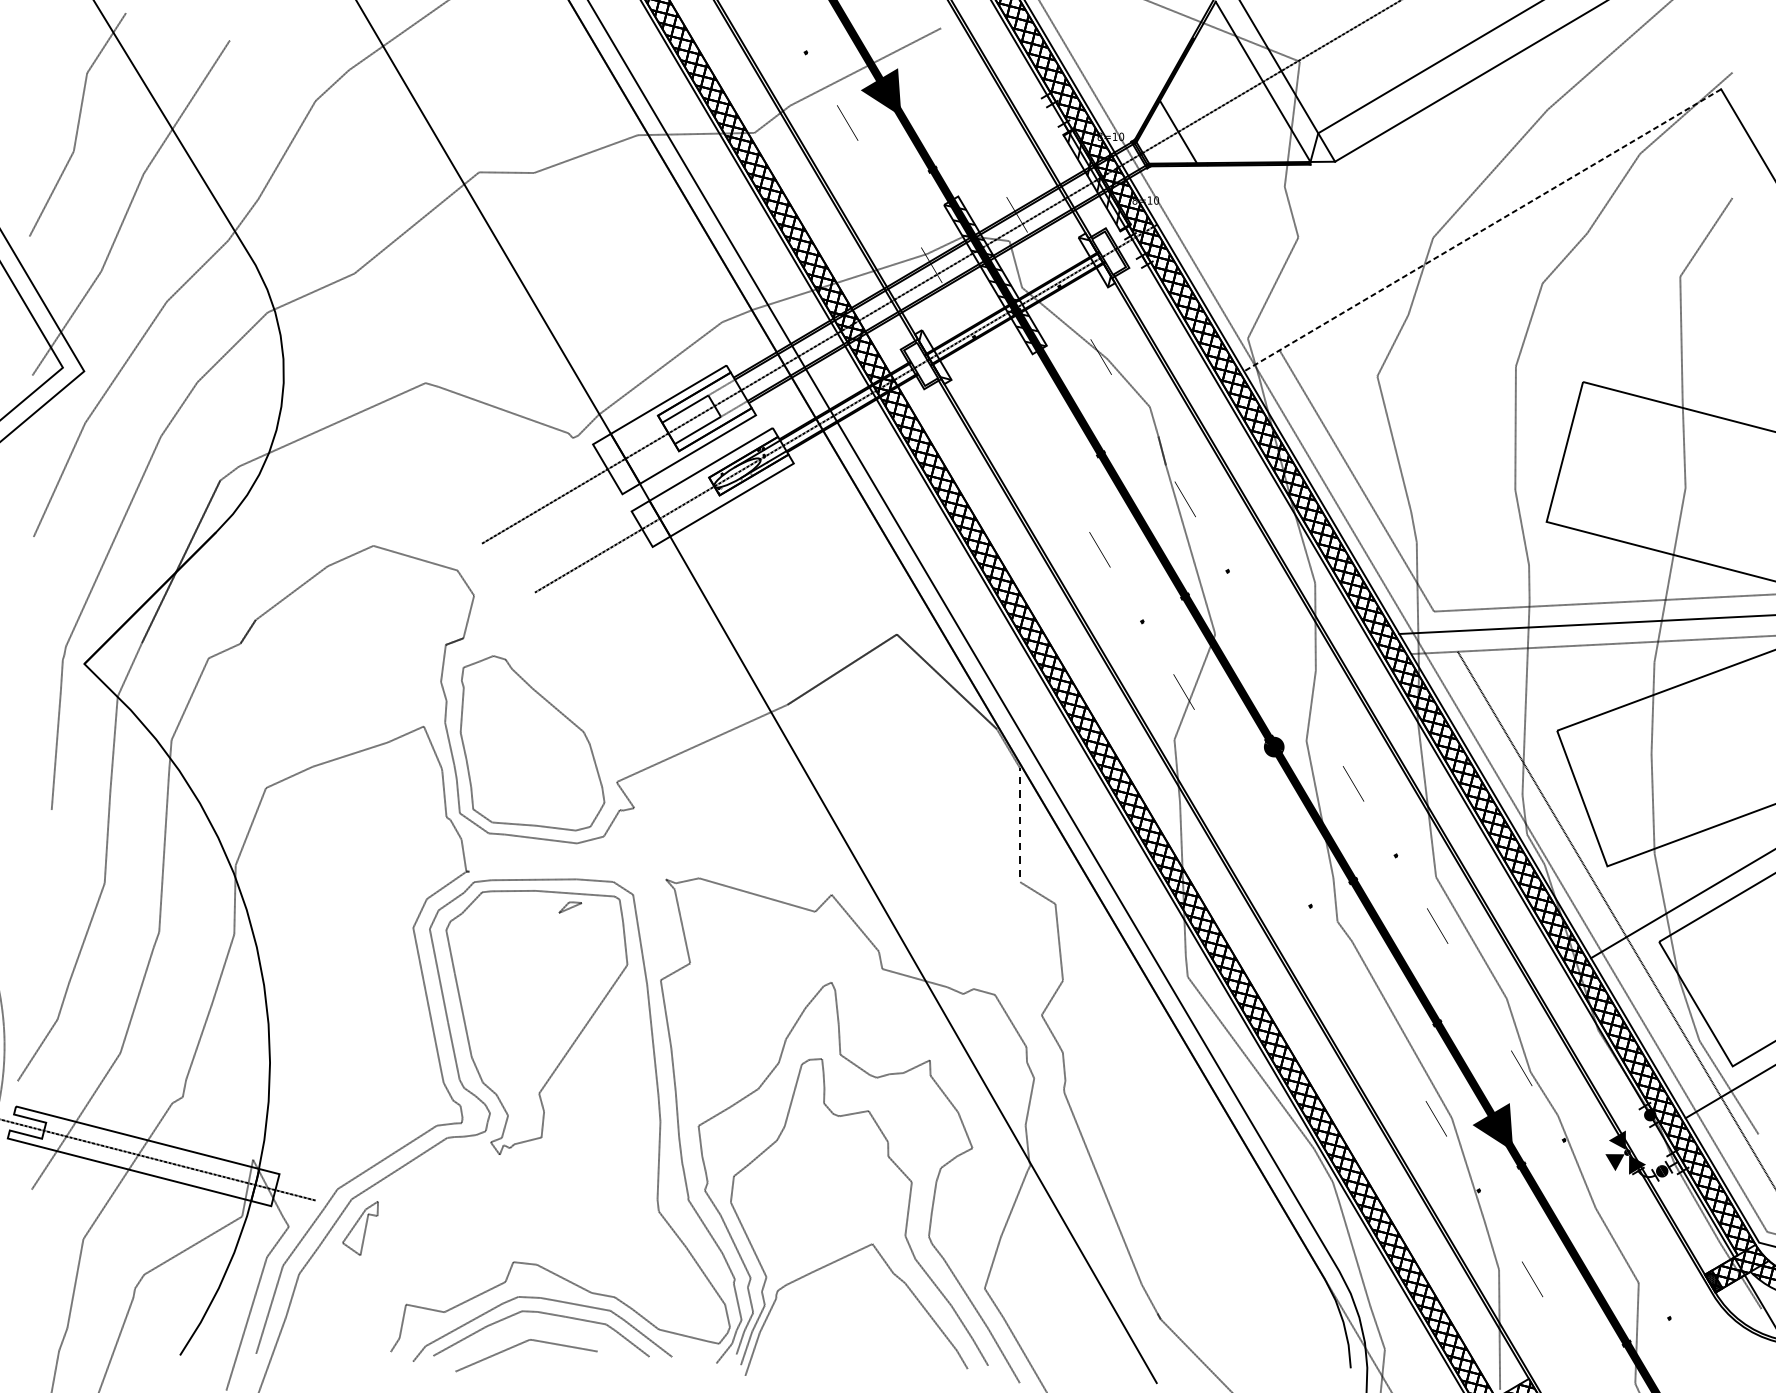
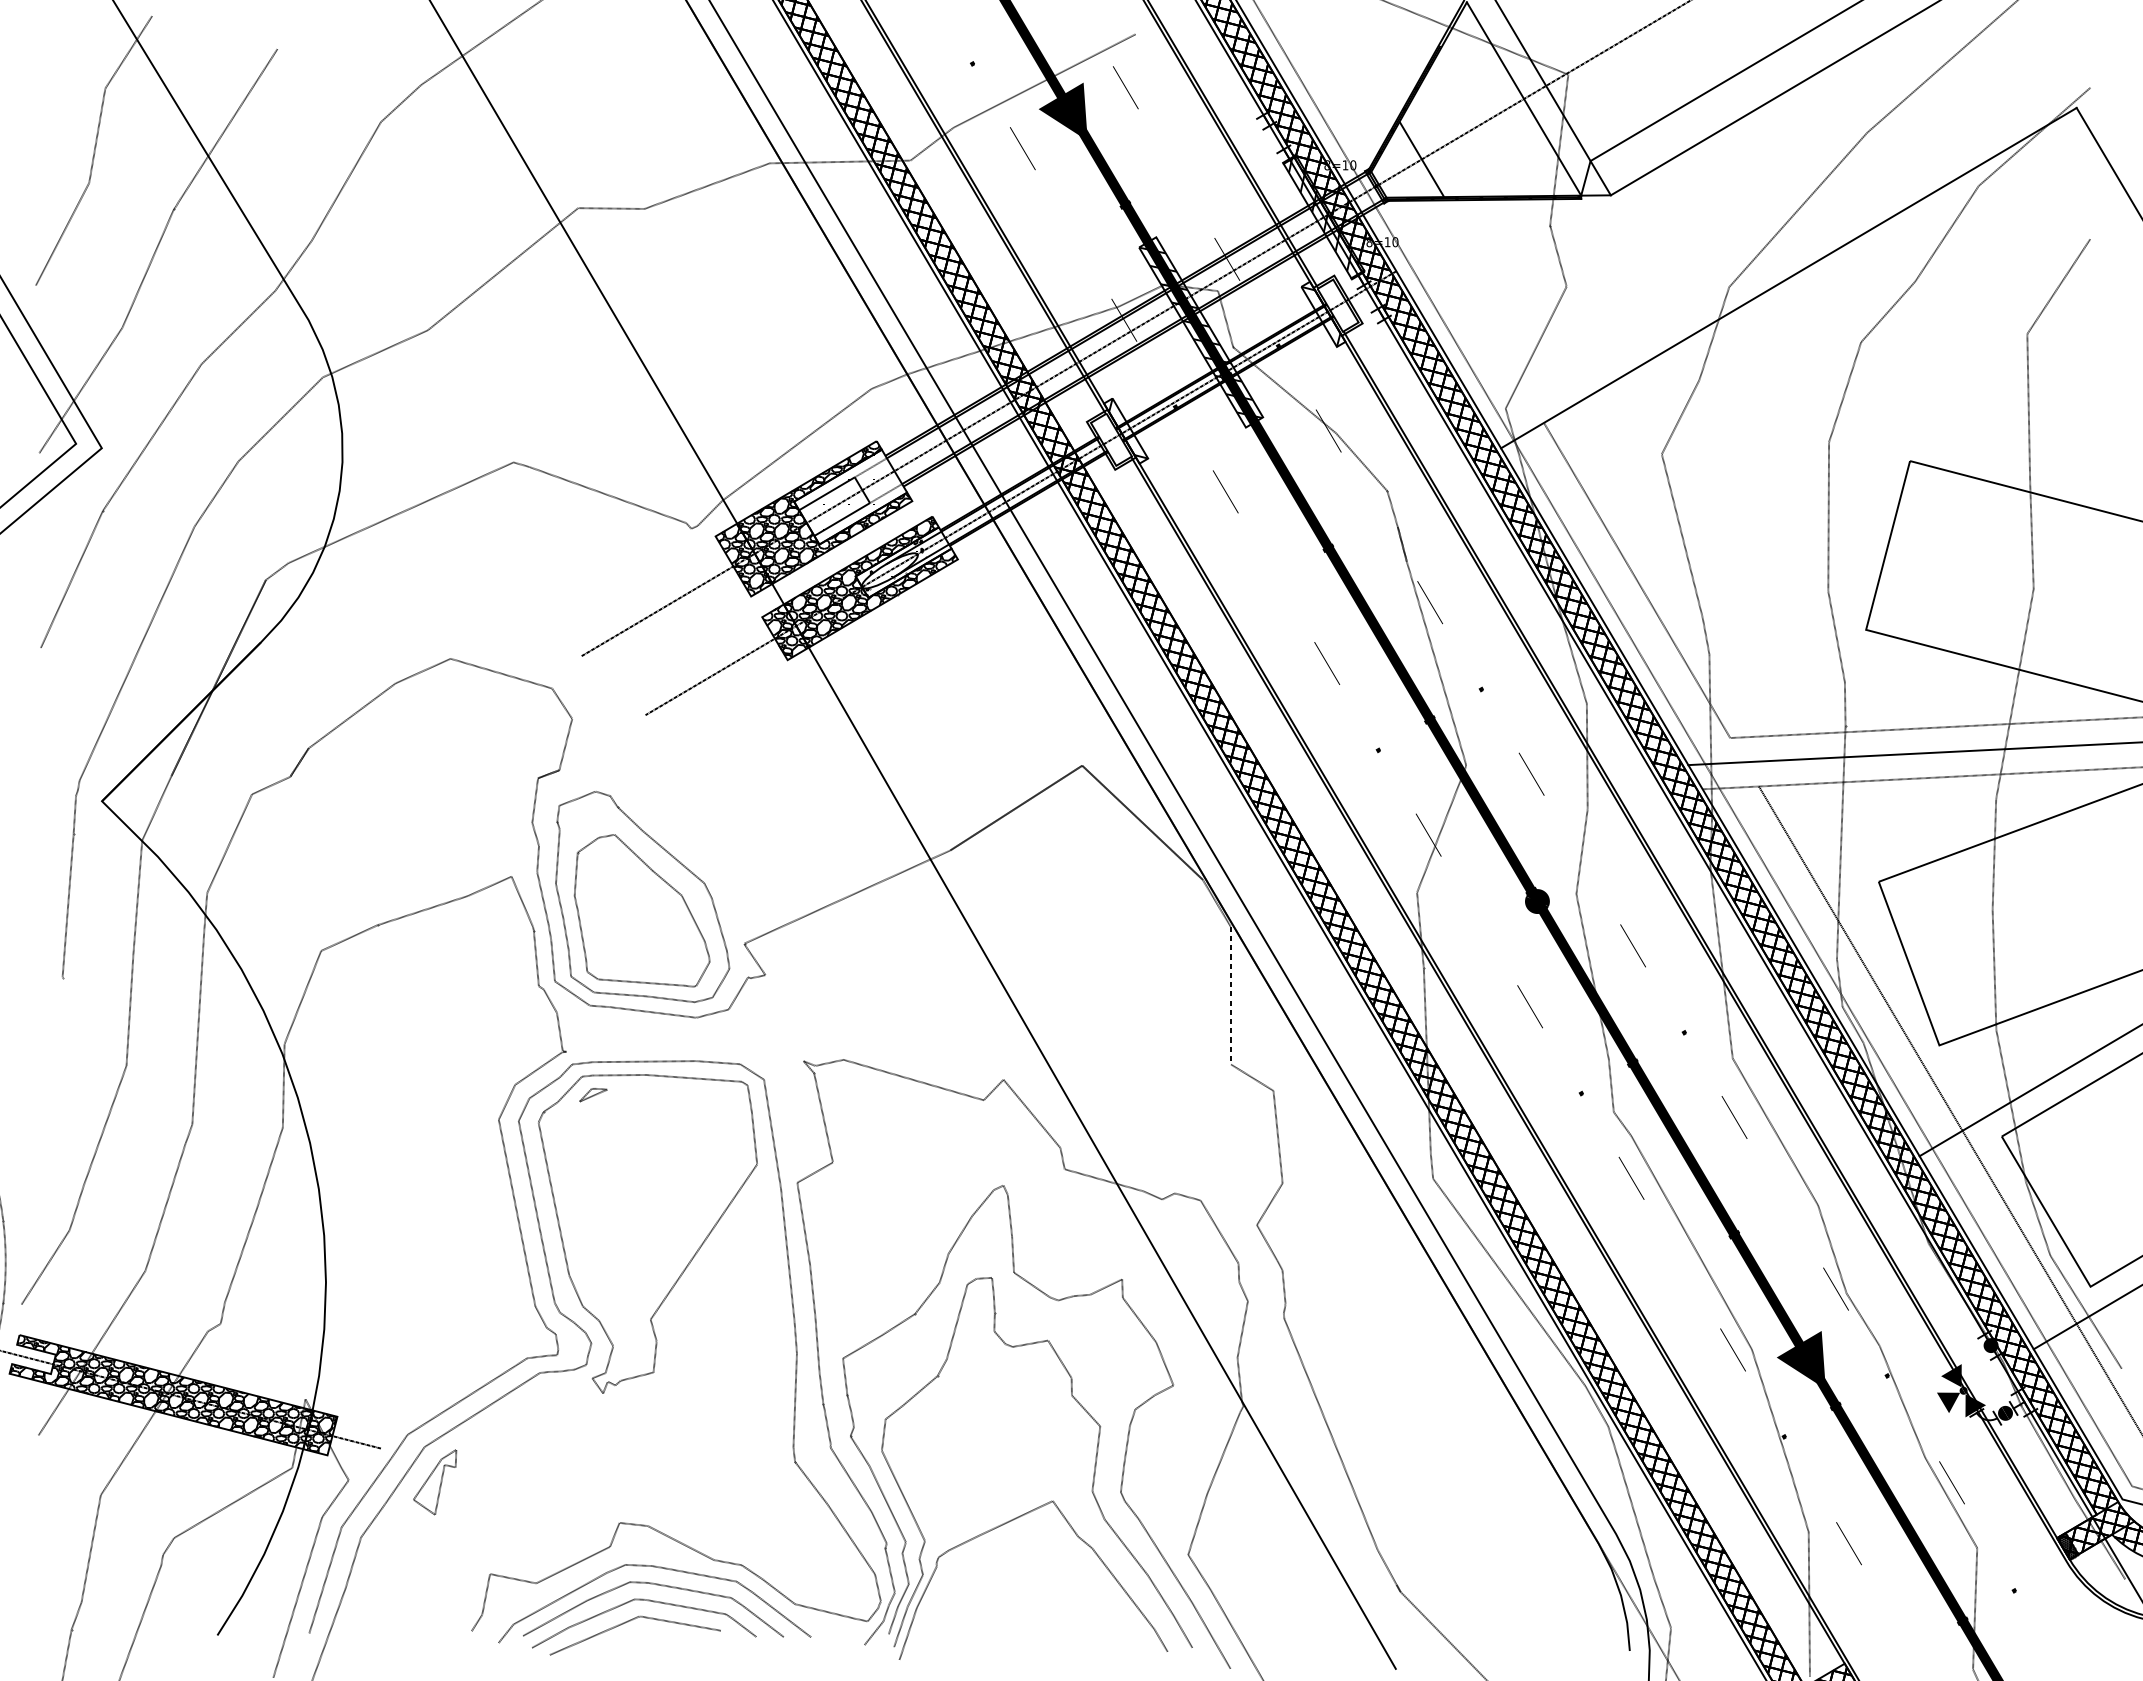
line: (932, 72) -> (1125, 87), added
line: (1482, 230) -> (1788, 278), dashed -> solid
line: (1015, 407) -> (1225, 491), added
hatch: (674, 430) -> (814, 519), added
hatch: (712, 486) -> (859, 587), added
line: (1269, 640) -> (1531, 773), added
part: (531, 754) -> (641, 910), added
line: (1267, 834) -> (1529, 1006), added
part: (570, 907) -> (593, 1095), moved
line: (1352, 976) -> (1631, 1178), added
hatch: (143, 1155) -> (173, 1394), added
line: (1617, 1228) -> (1951, 1482), added
curve: (537, 1327) -> (648, 1601), added

